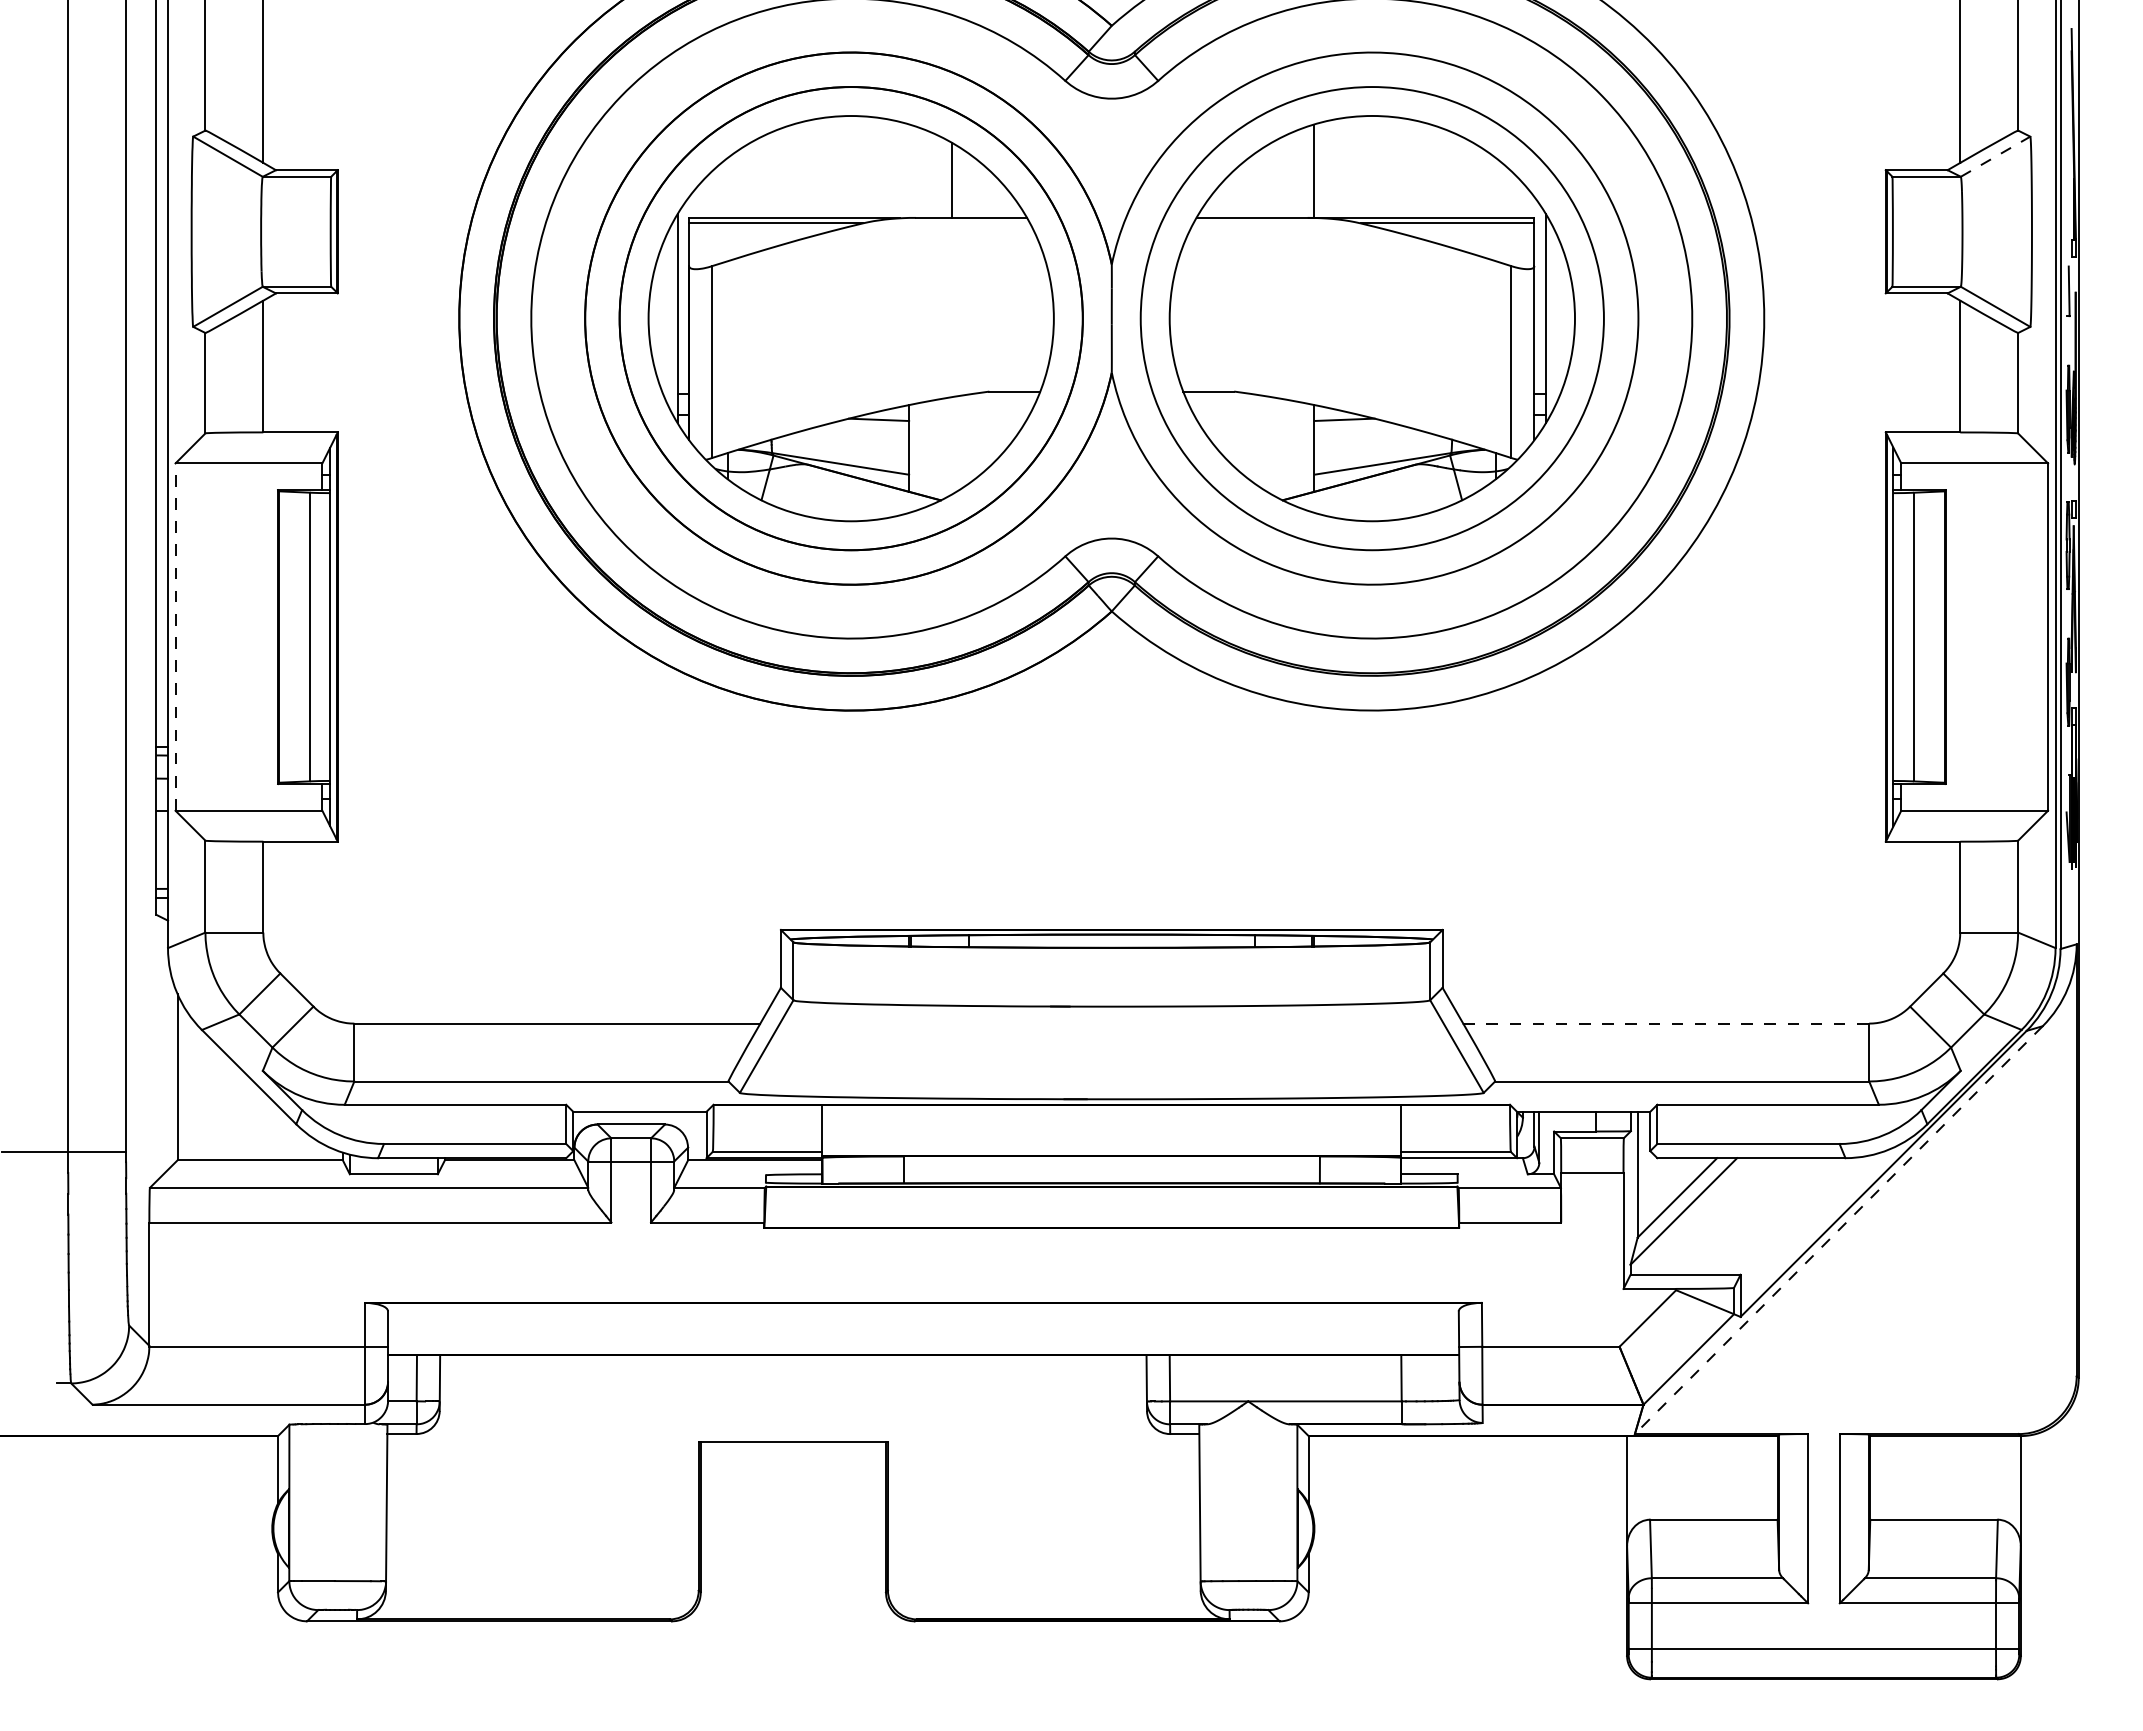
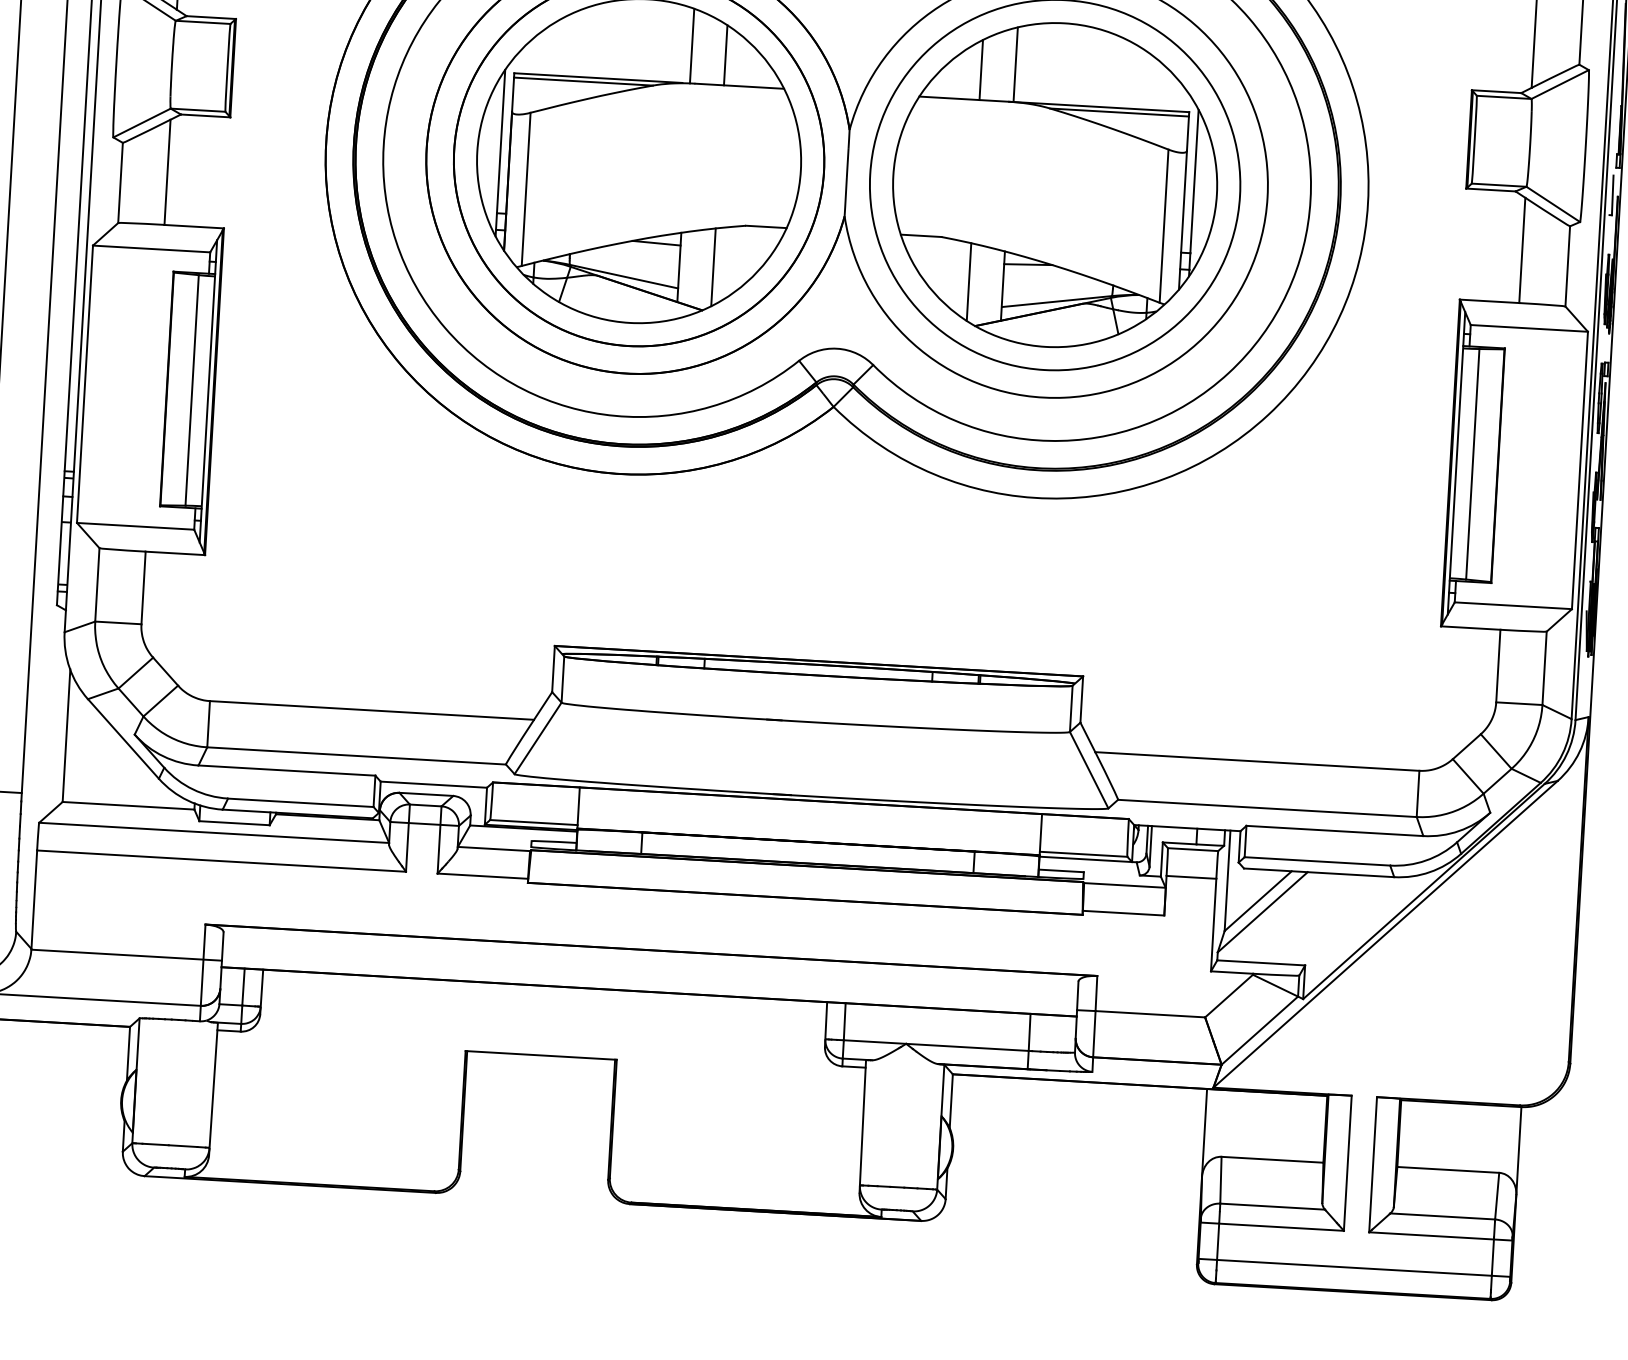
line: (1996, 156) -> (1560, 84), dashed -> solid
line: (909, 170) -> (692, 45), added
line: (1271, 179) -> (981, 69), added
line: (951, 445) -> (713, 267), added
line: (1271, 445) -> (968, 281), added
line: (175, 637) -> (84, 384), dashed -> solid
line: (1666, 1023) -> (1257, 761), dashed -> solid
line: (1838, 1230) -> (1385, 934), dashed -> solid

